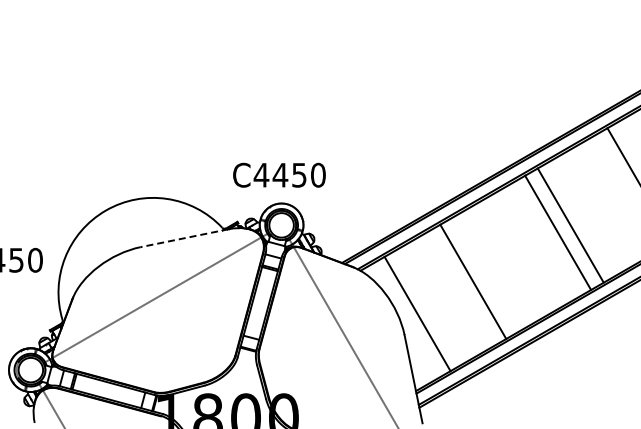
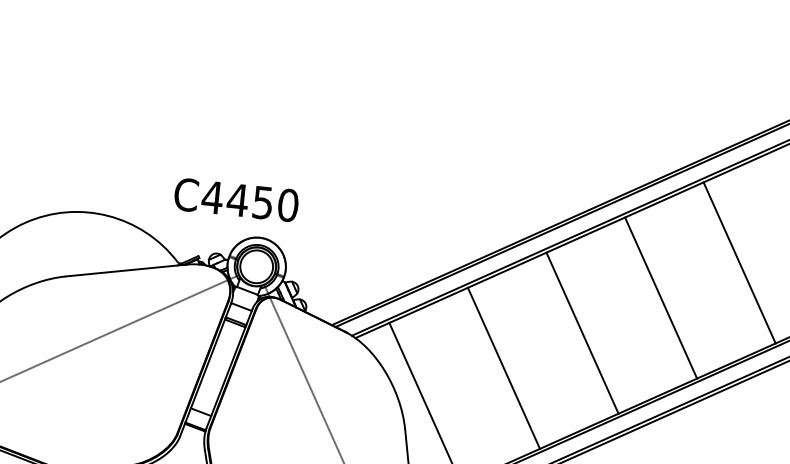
text: (279, 174) -> (236, 199), moved
line: (570, 225) -> (660, 297), moved
line: (558, 232) -> (583, 333), moved
line: (184, 238) -> (125, 270), dashed -> solid

